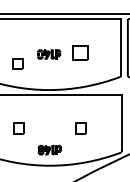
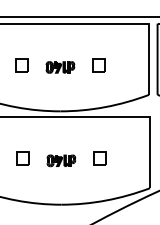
part: (80, 52) -> (99, 64), size x0.71
part: (17, 63) -> (21, 64), moved
part: (49, 149) -> (60, 160), moved

